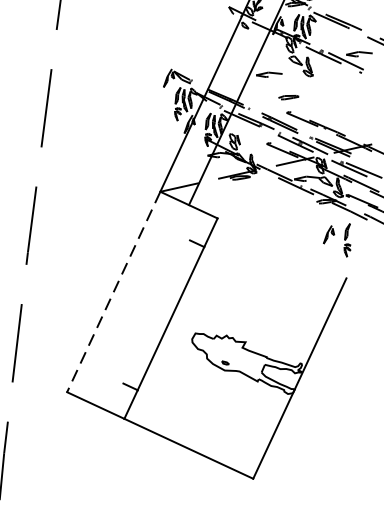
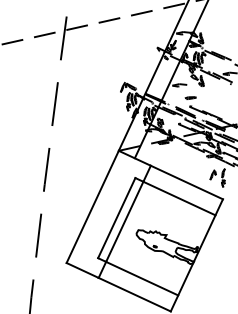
line: (281, 248) -> (186, 182), added
line: (268, 276) -> (179, 198), added
line: (113, 291) -> (92, 206), dashed -> solid
line: (156, 312) -> (116, 218), added
line: (202, 419) -> (142, 278), added

